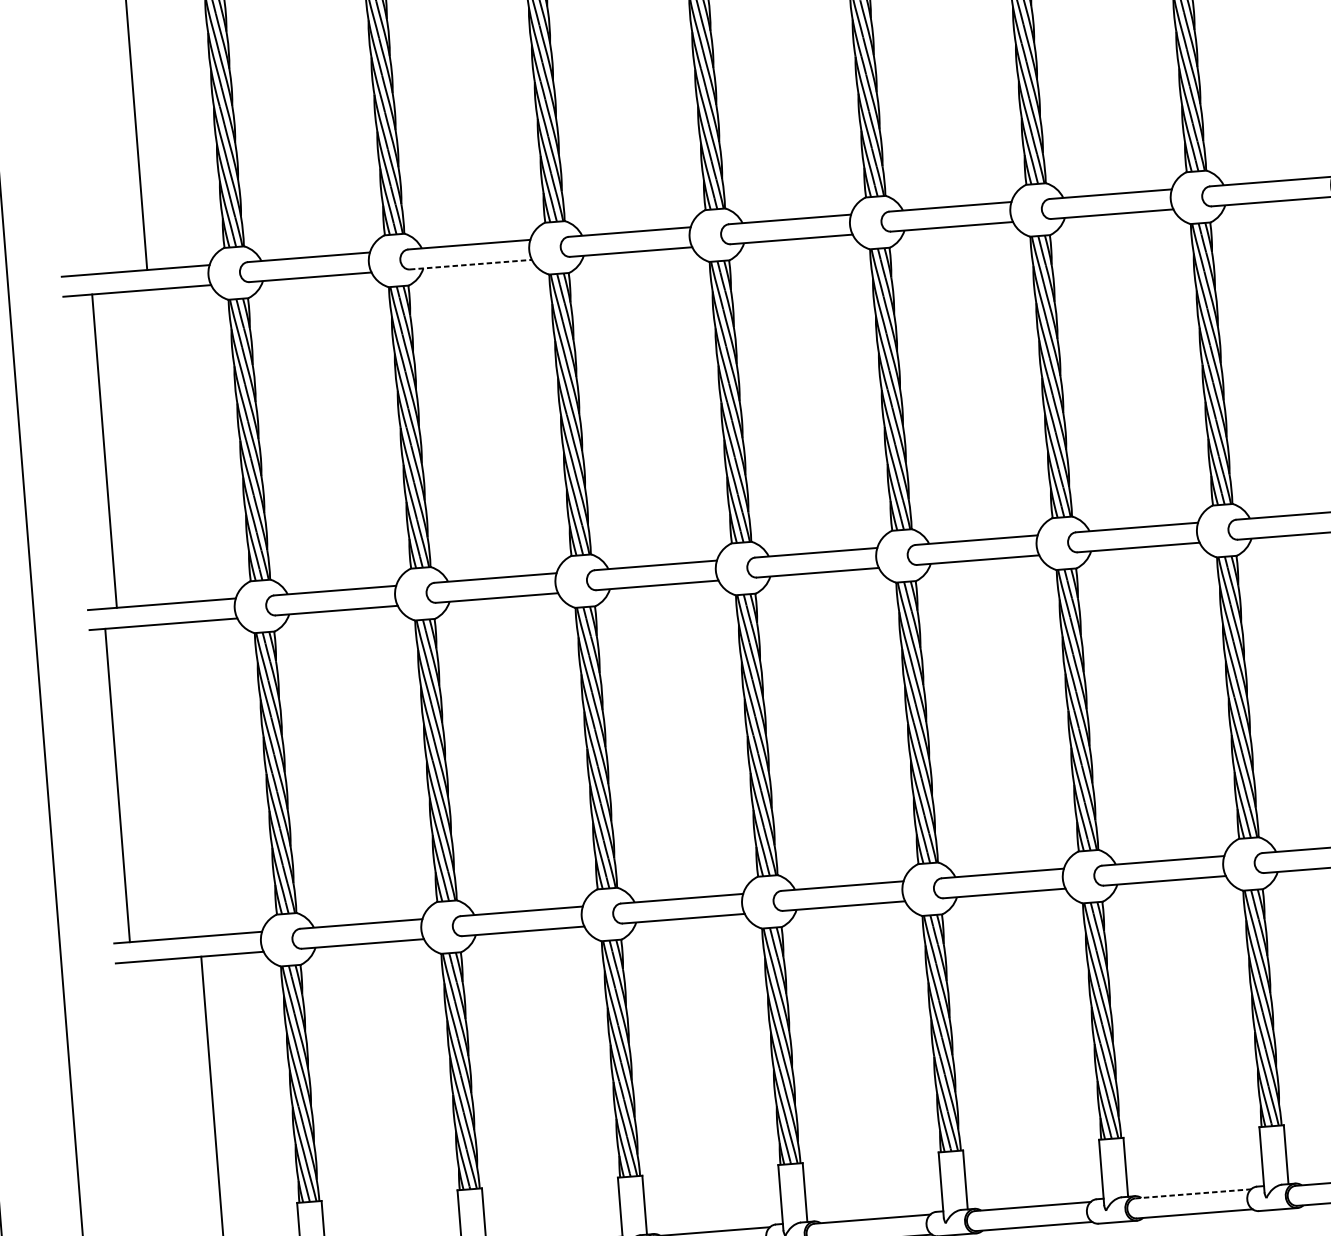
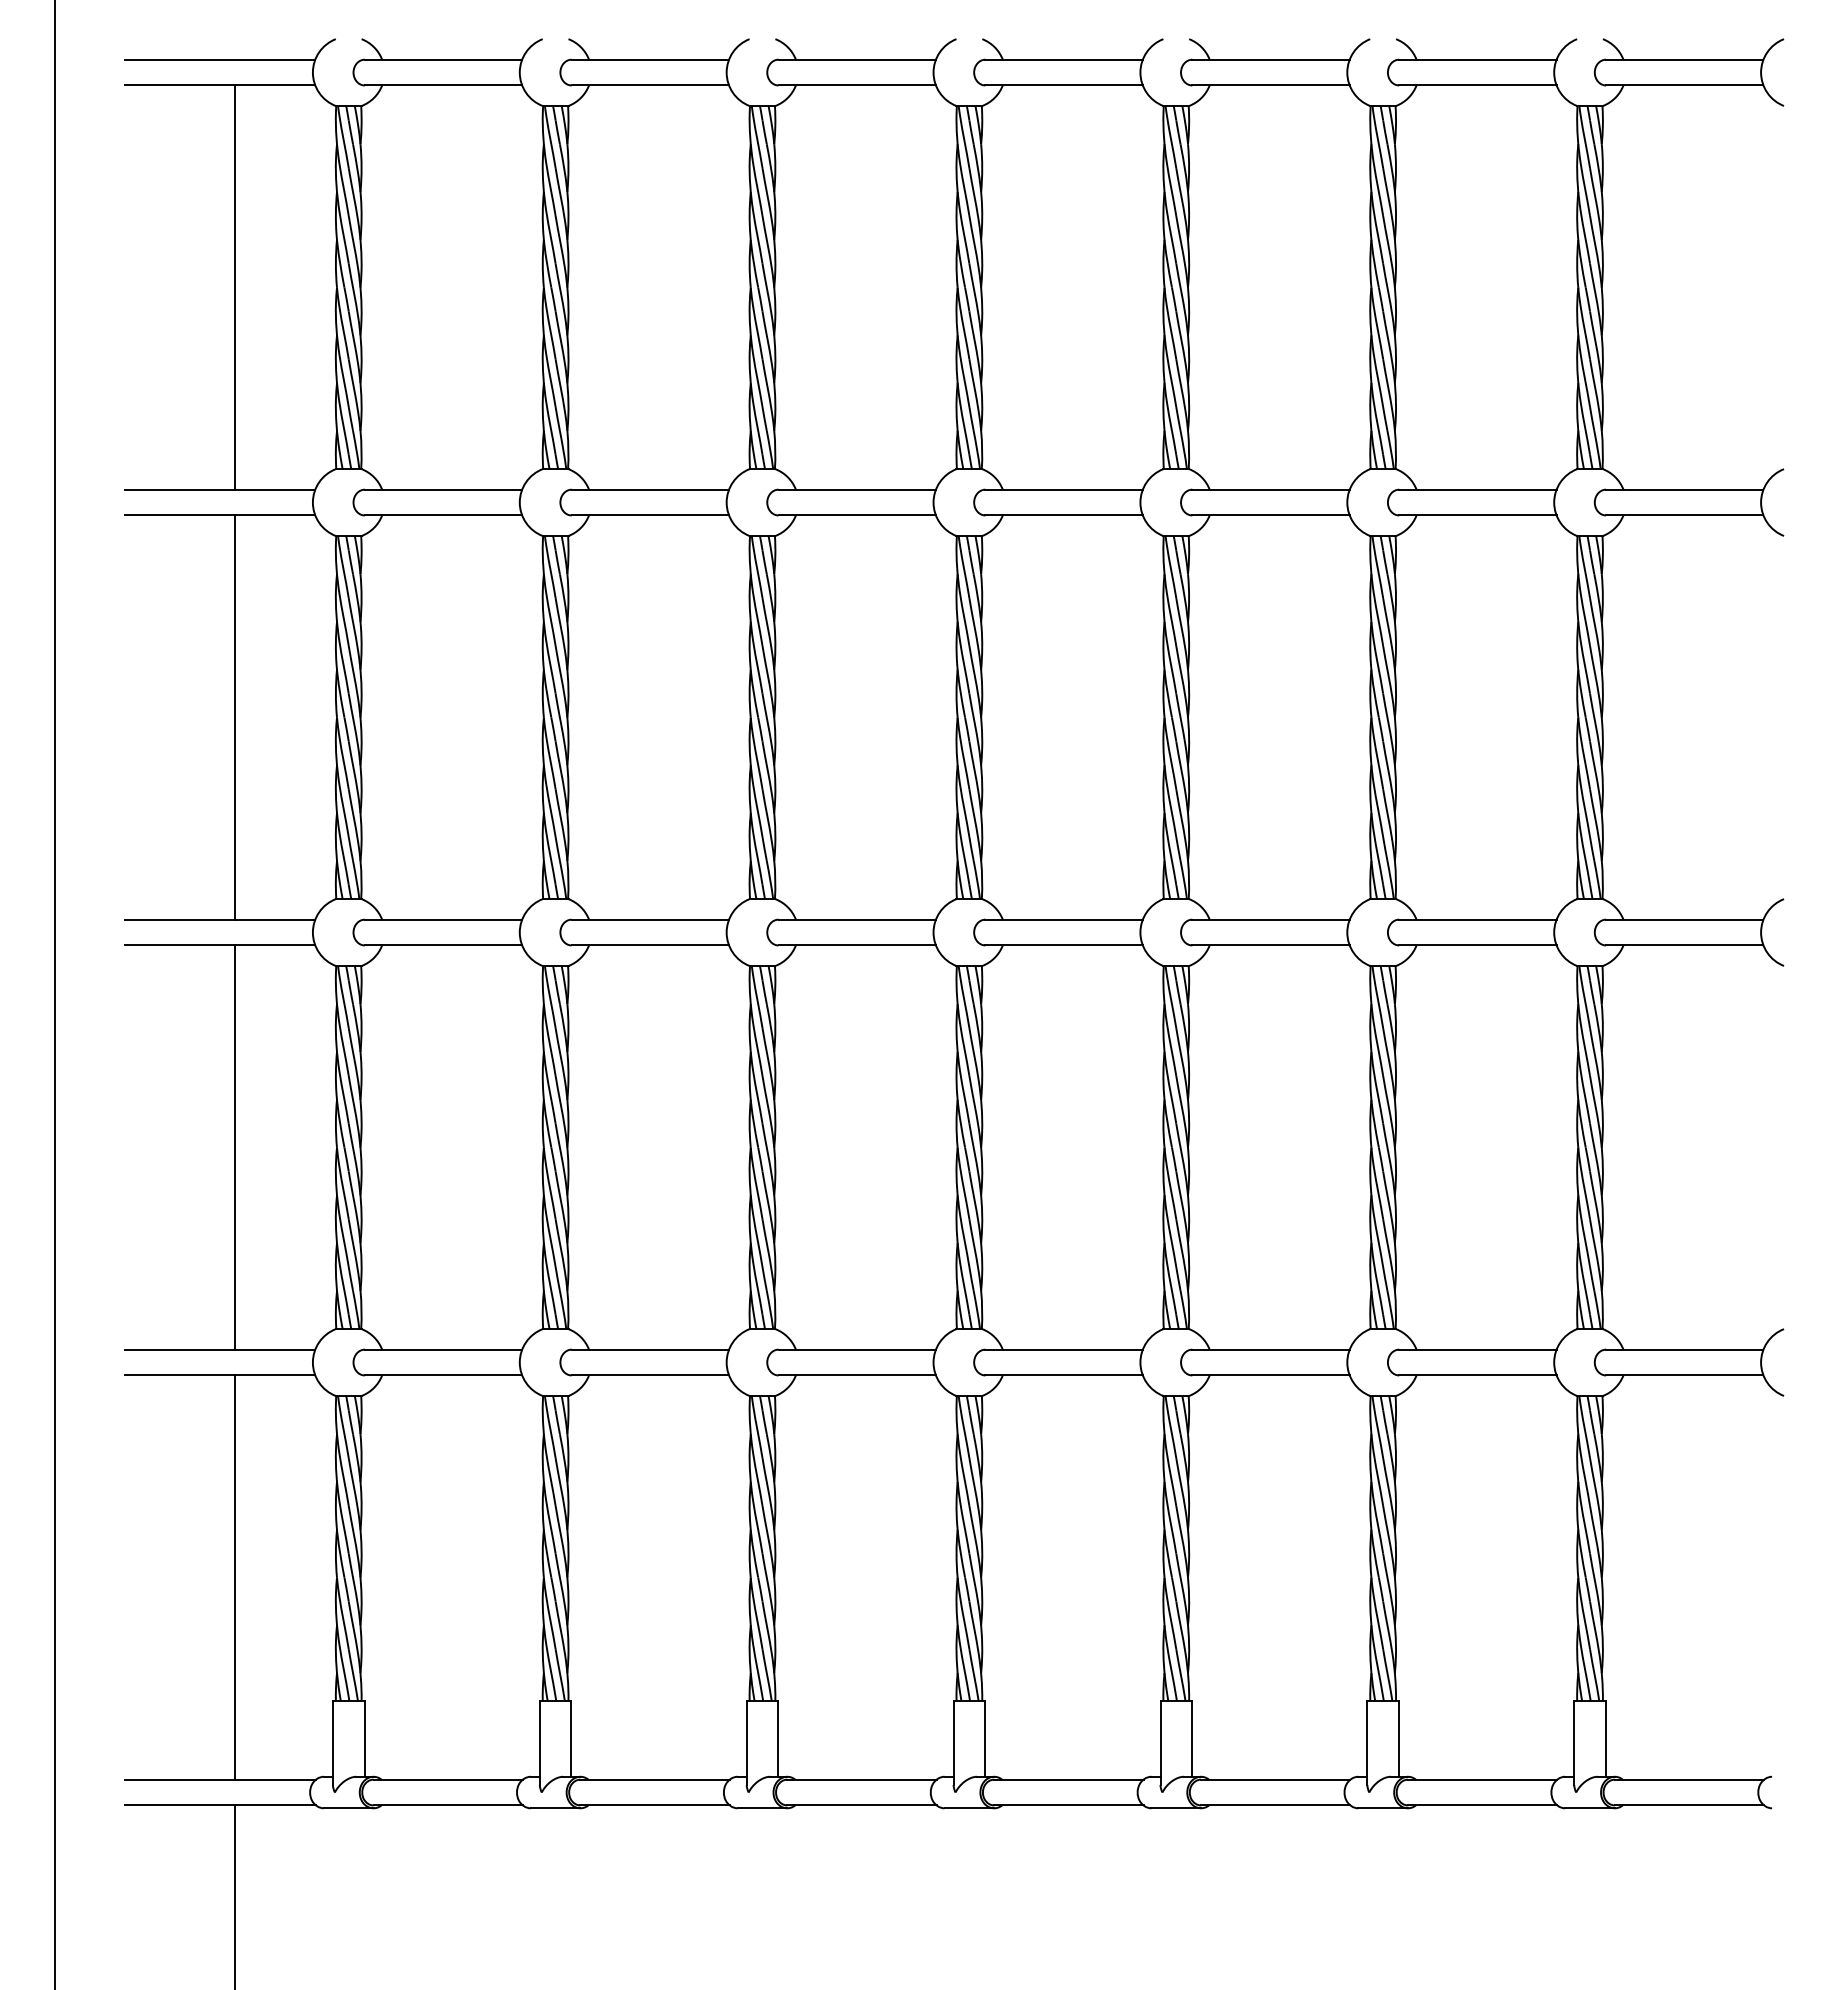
line: (470, 264) -> (650, 515), dashed -> solid
line: (104, 451) -> (234, 717), moved
line: (117, 785) -> (234, 1147), moved
line: (1193, 1193) -> (1482, 1779), dashed -> solid

